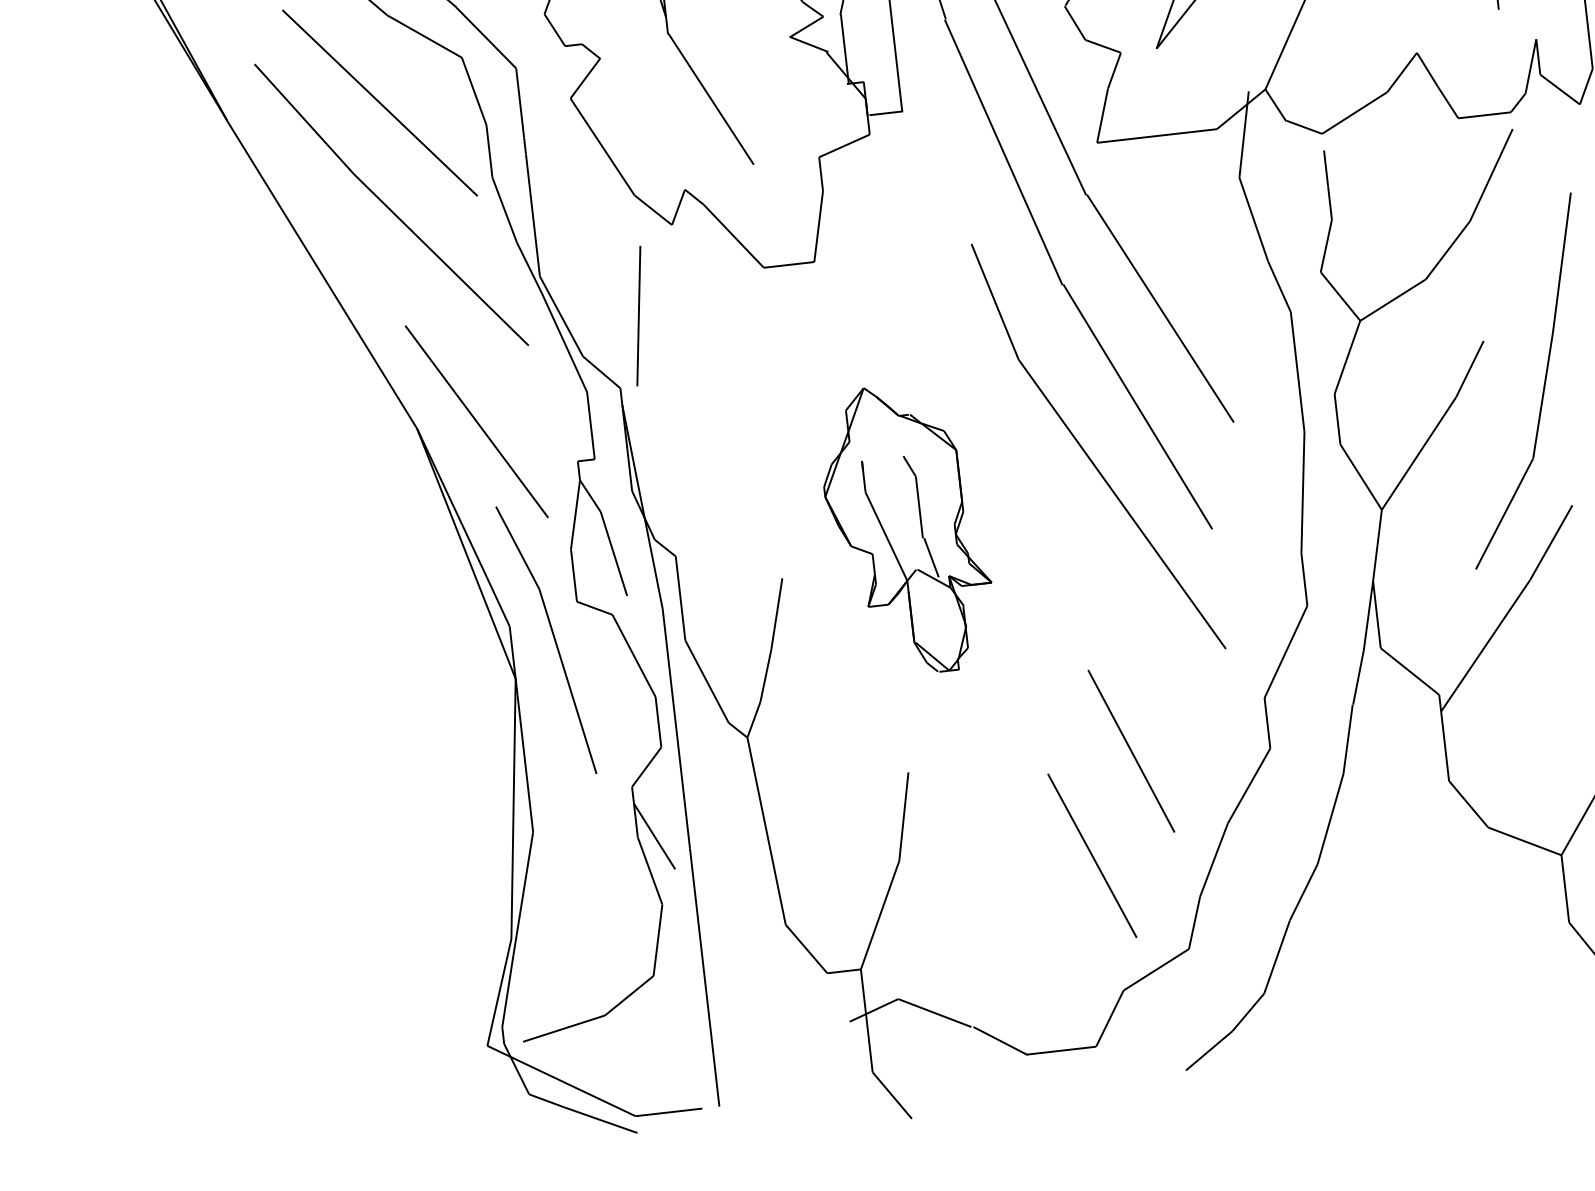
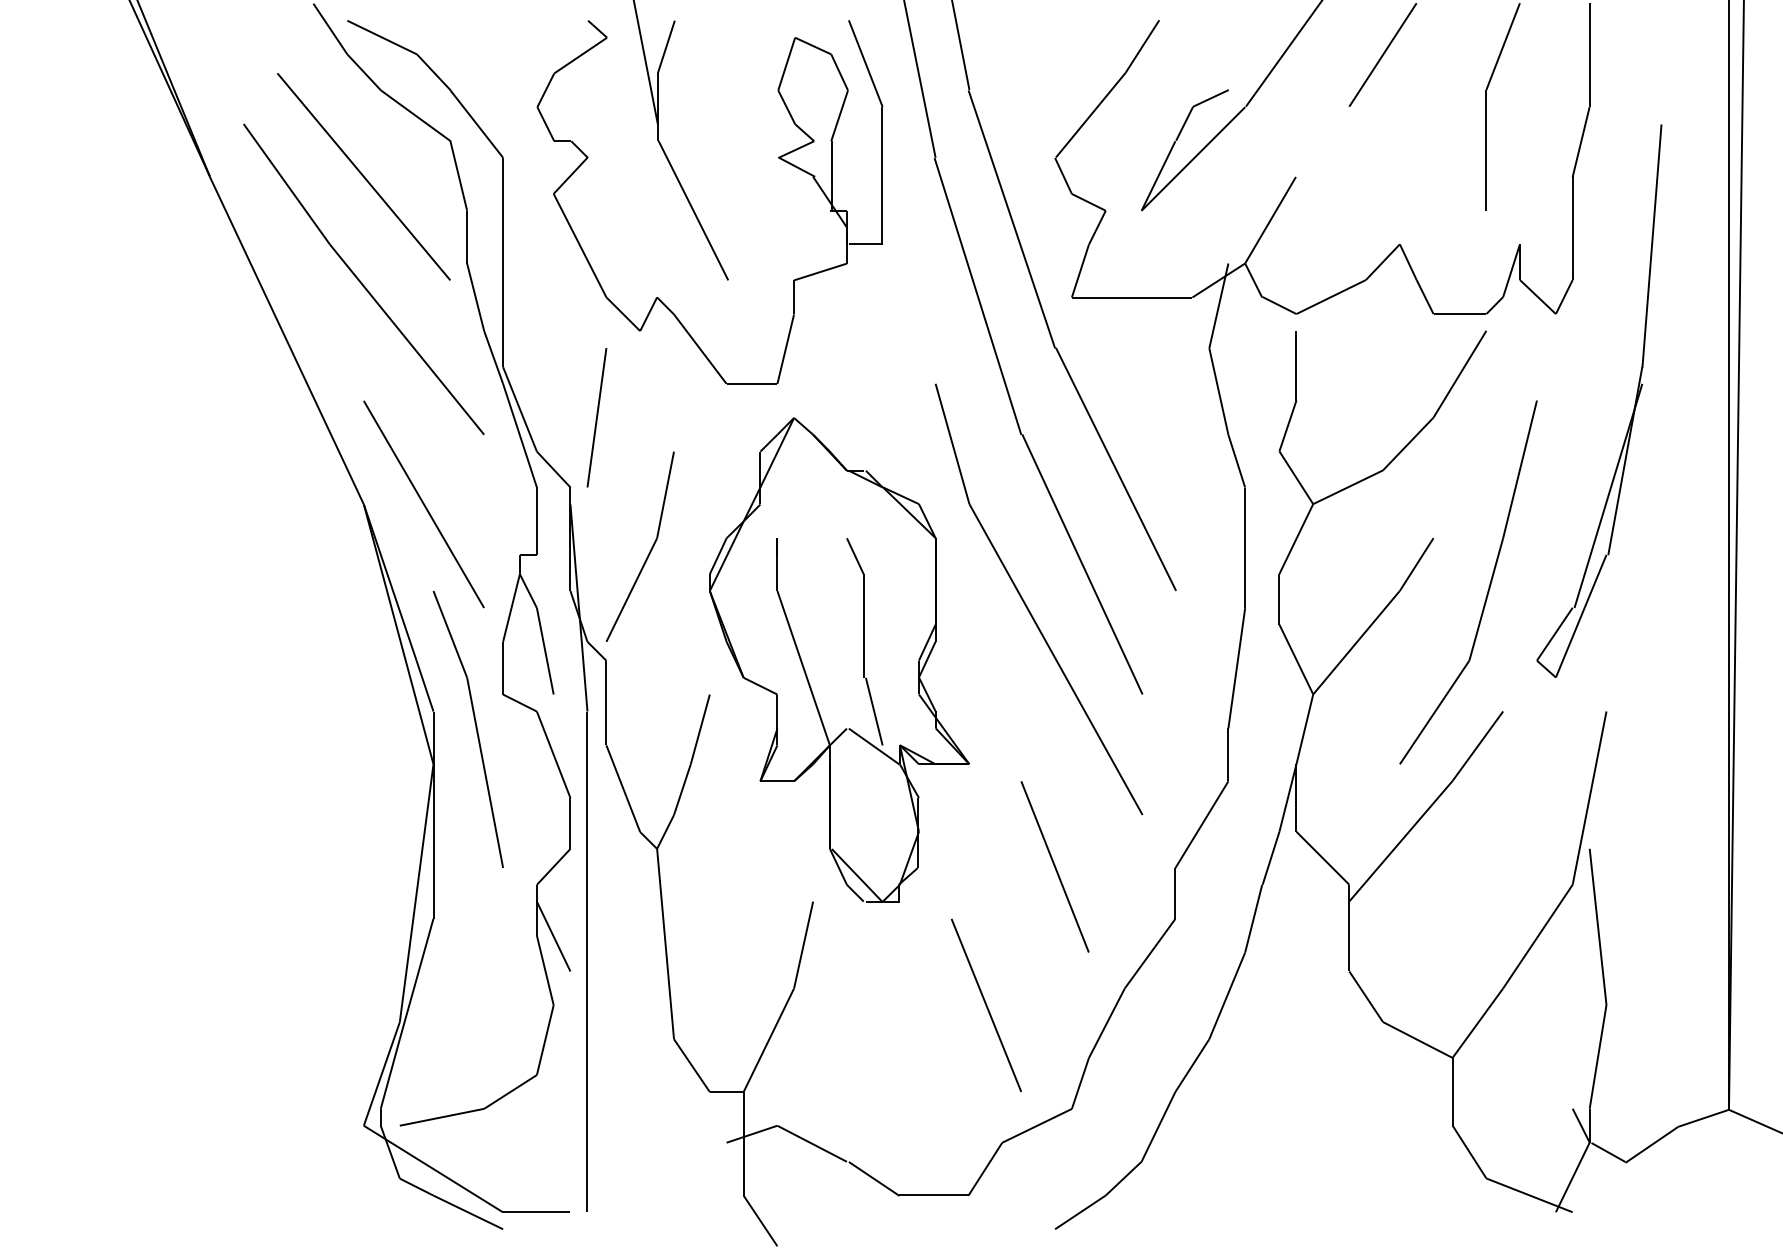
part: (706, 443) -> (649, 551), added
part: (907, 528) -> (839, 659), size x1.67
line: (1130, 750) -> (1054, 866), moved

